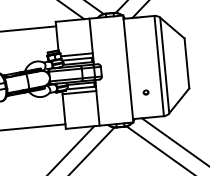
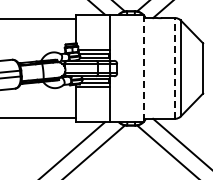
line: (159, 65) -> (175, 67), solid -> dashed
line: (128, 69) -> (144, 68), solid -> dashed
part: (145, 92) -> (159, 93), removed

